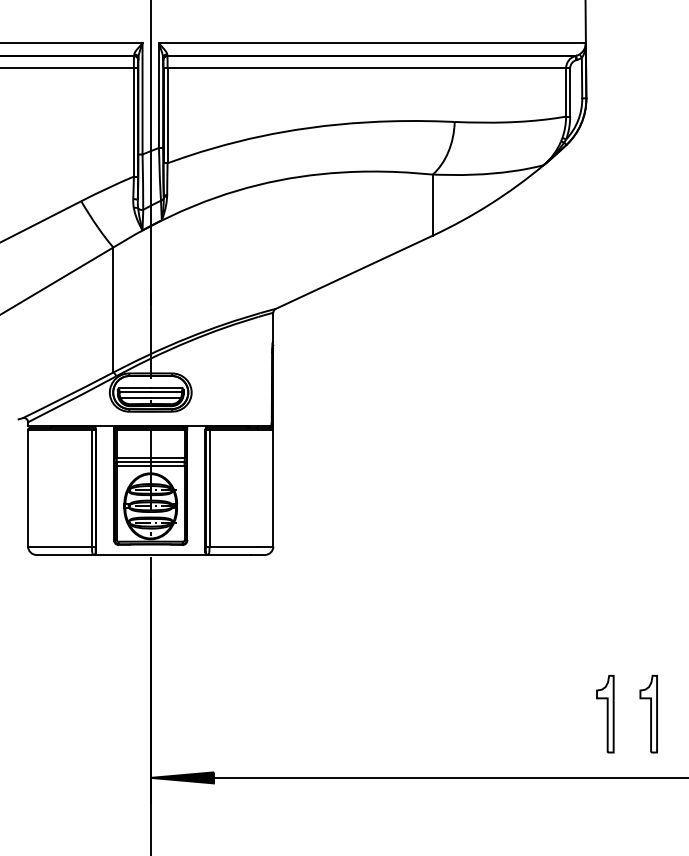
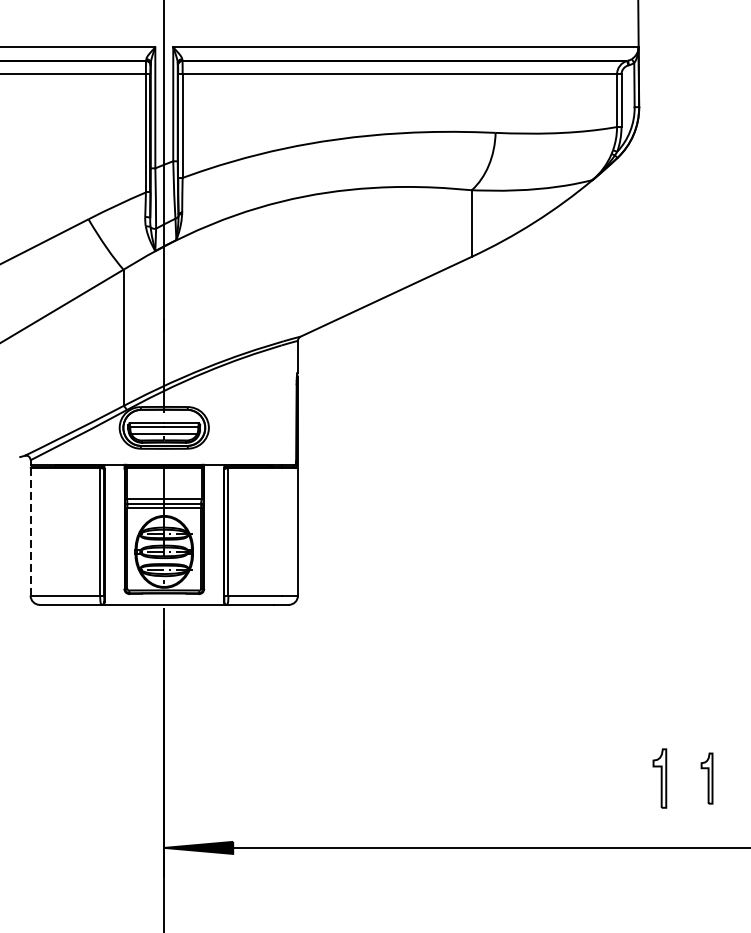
line: (28, 488) -> (31, 532), solid -> dashed
part: (605, 714) -> (660, 778), size x0.7
part: (648, 714) -> (706, 778), size x0.6

